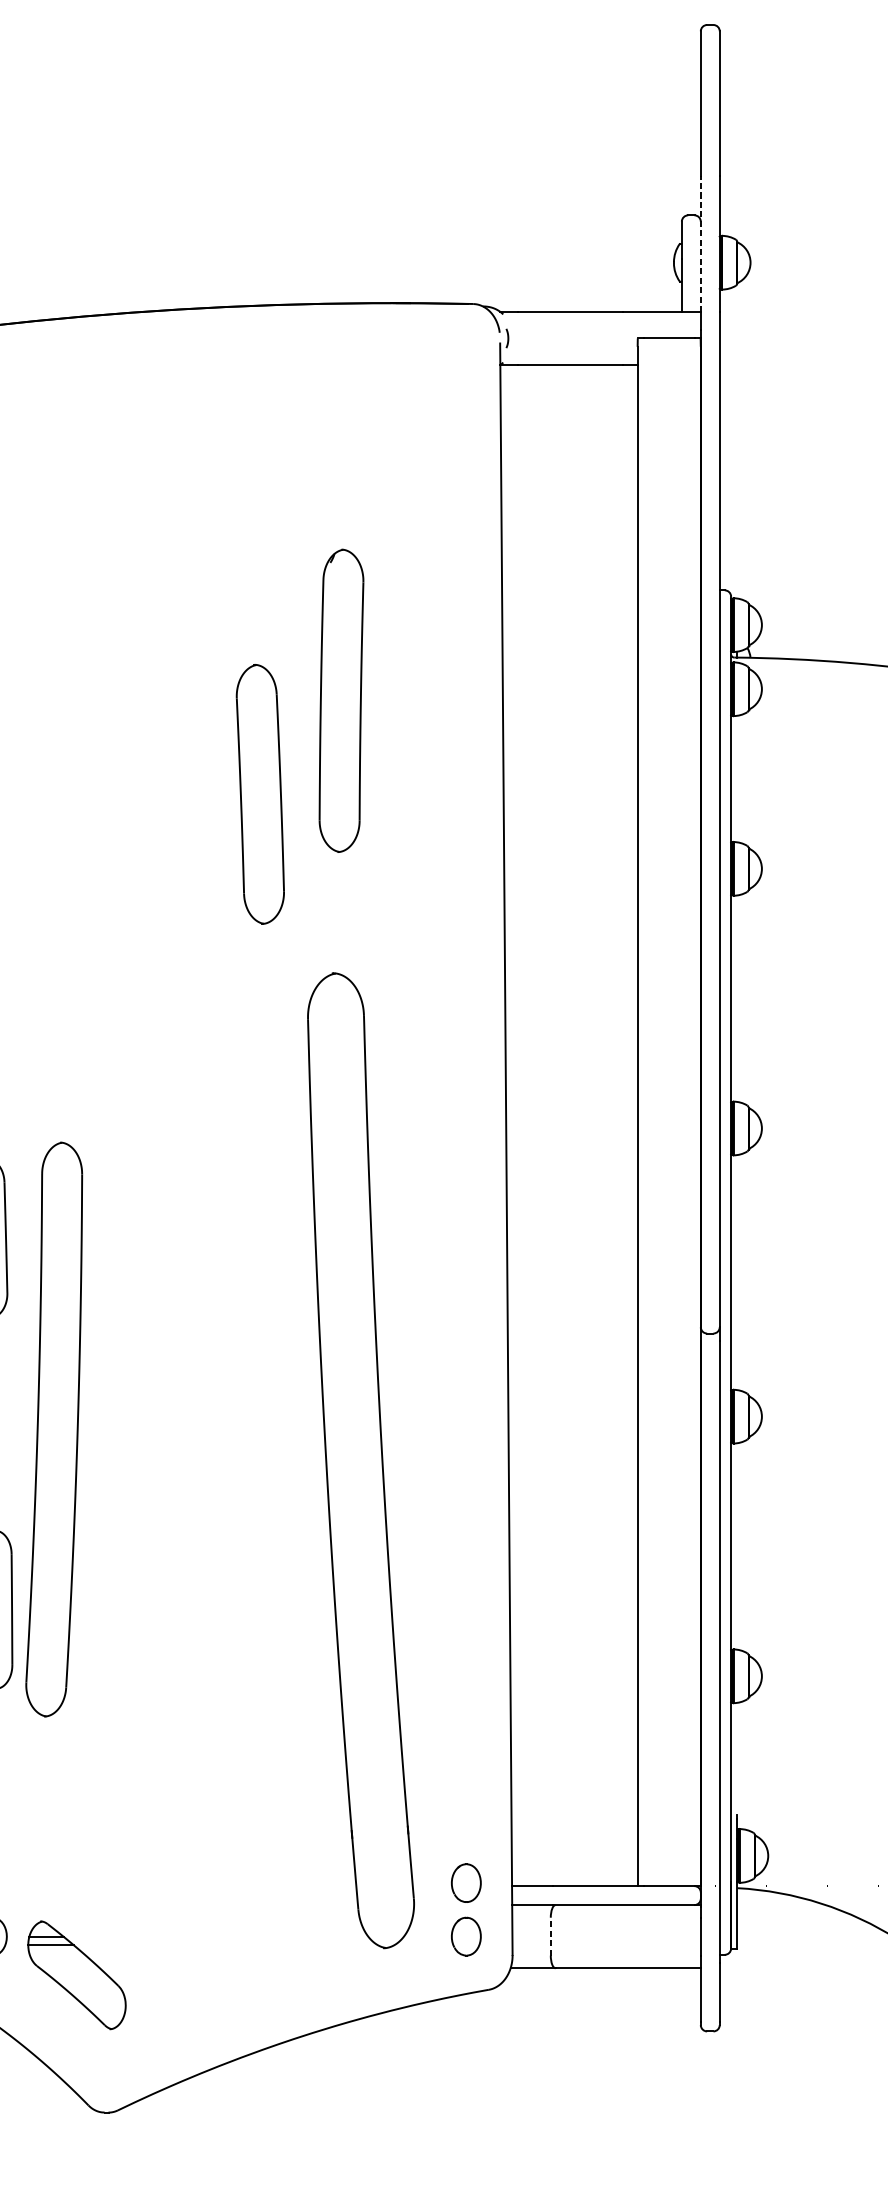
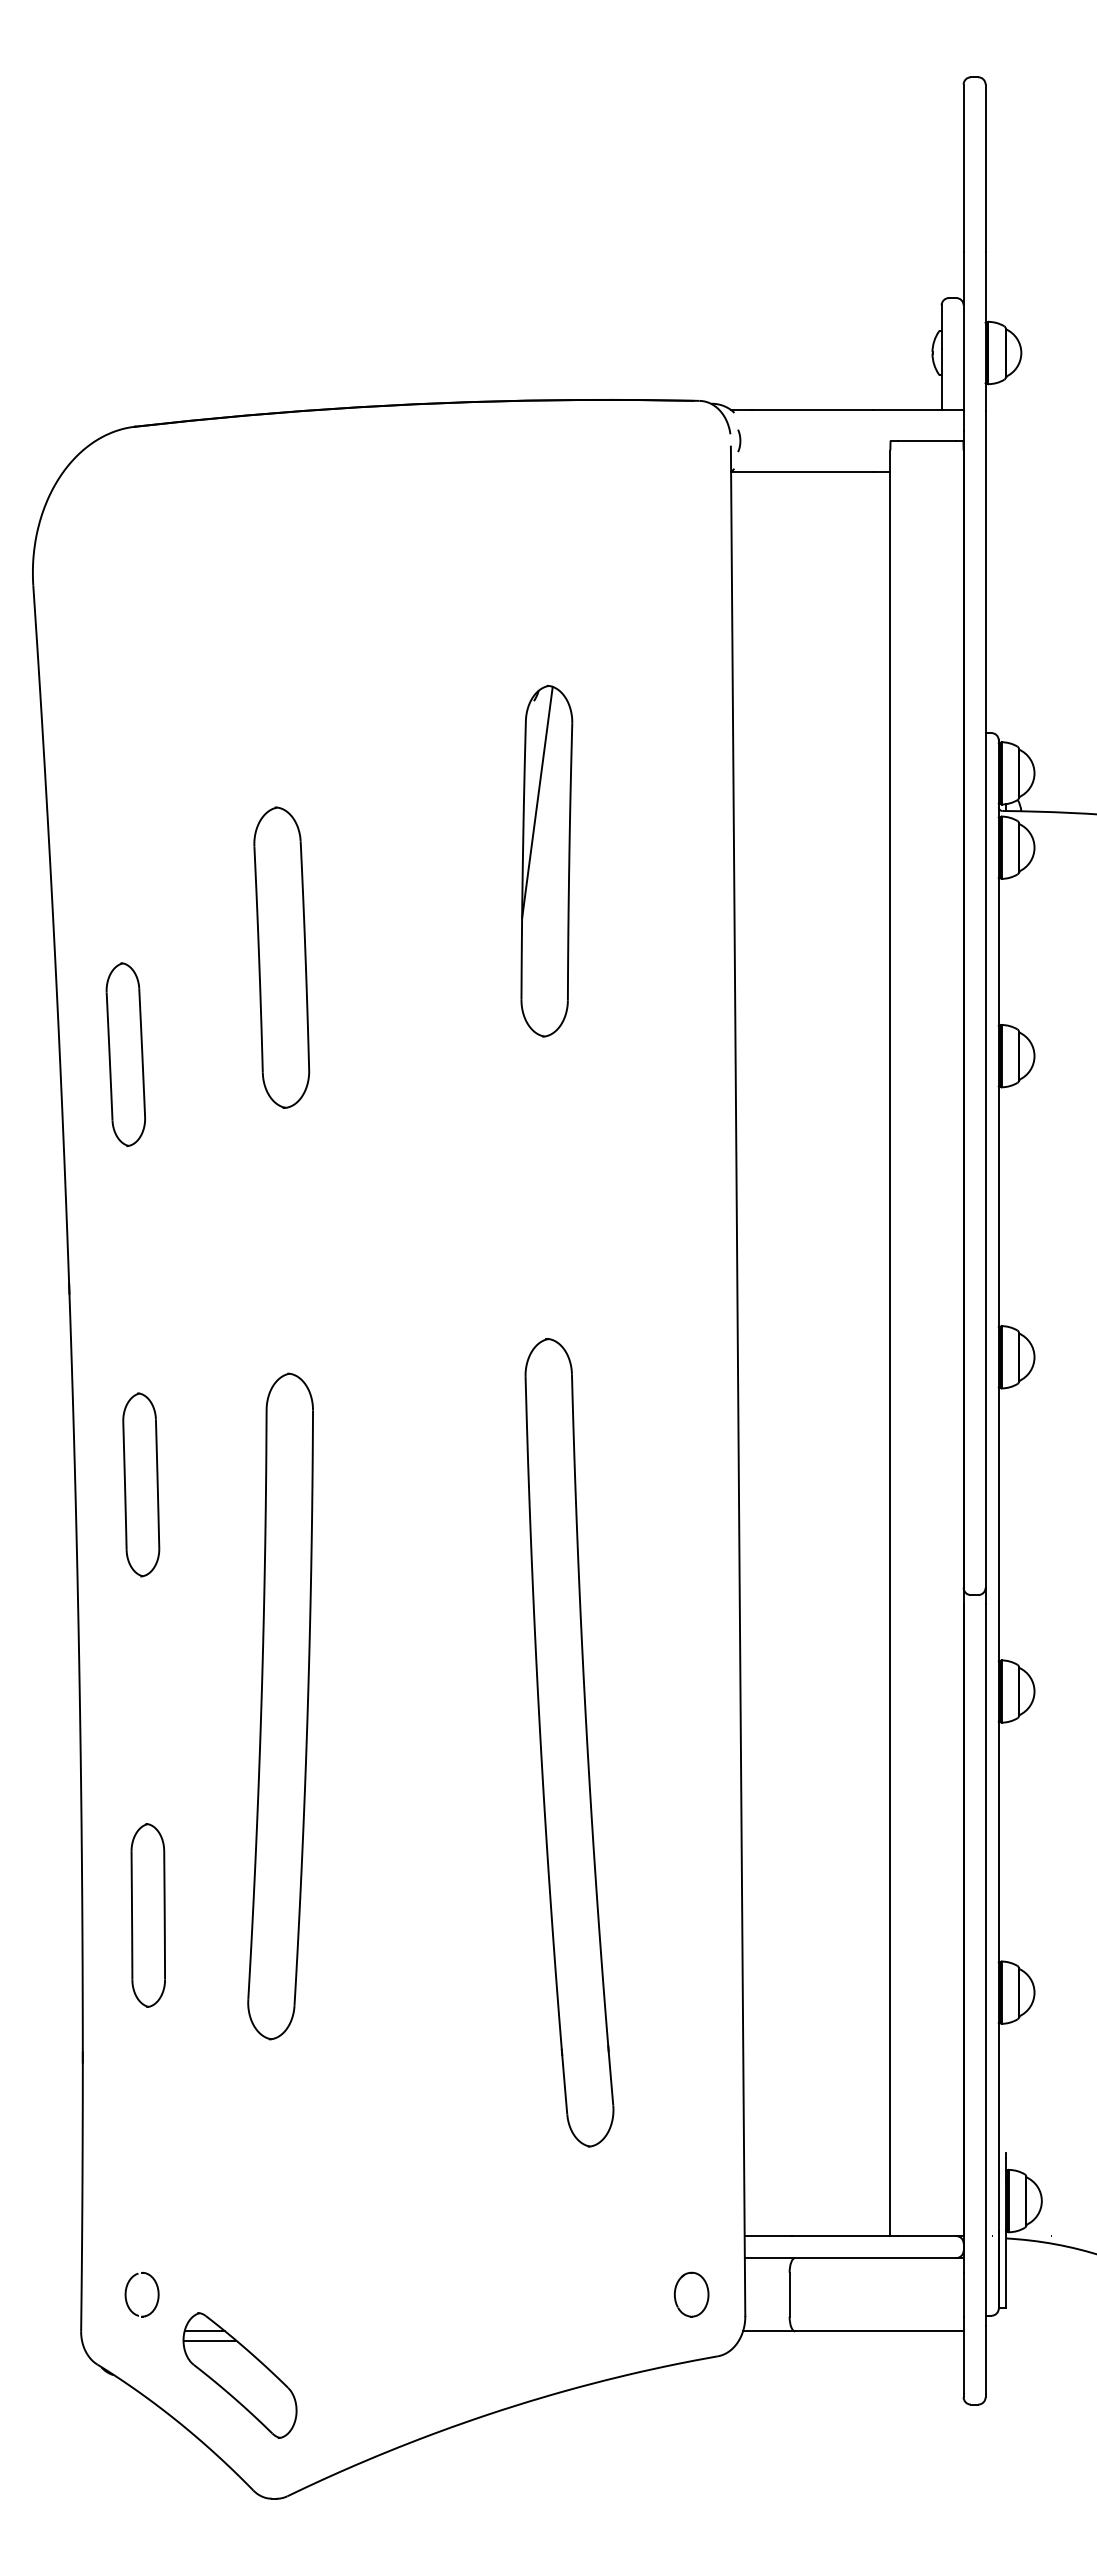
line: (700, 243) -> (963, 330), dashed -> solid
line: (333, 650) -> (537, 802), added
part: (260, 794) -> (281, 957), moved
part: (54, 1429) -> (280, 1706), moved
part: (361, 1460) -> (569, 1742), size x0.71
part: (466, 1883) -> (691, 2232), removed
line: (550, 1936) -> (789, 2294), dashed -> solid
part: (76, 1975) -> (239, 2375), moved

